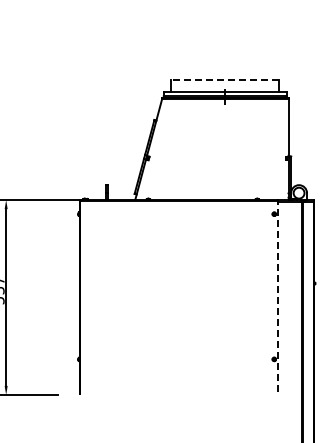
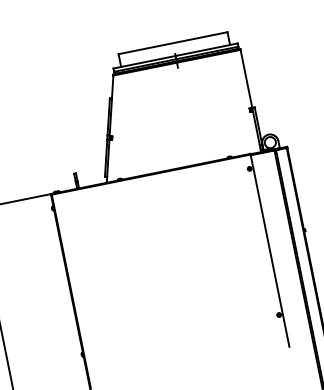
line: (224, 79) -> (172, 43), dashed -> solid
line: (277, 295) -> (269, 250), dashed -> solid

